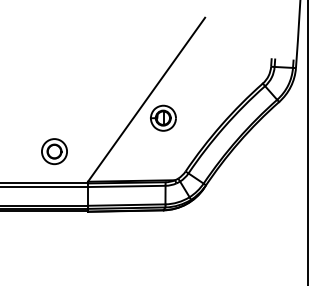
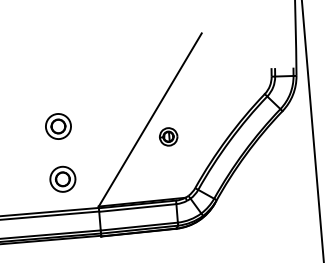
part: (54, 98) -> (58, 126), added
part: (163, 117) -> (168, 136), size x0.7

